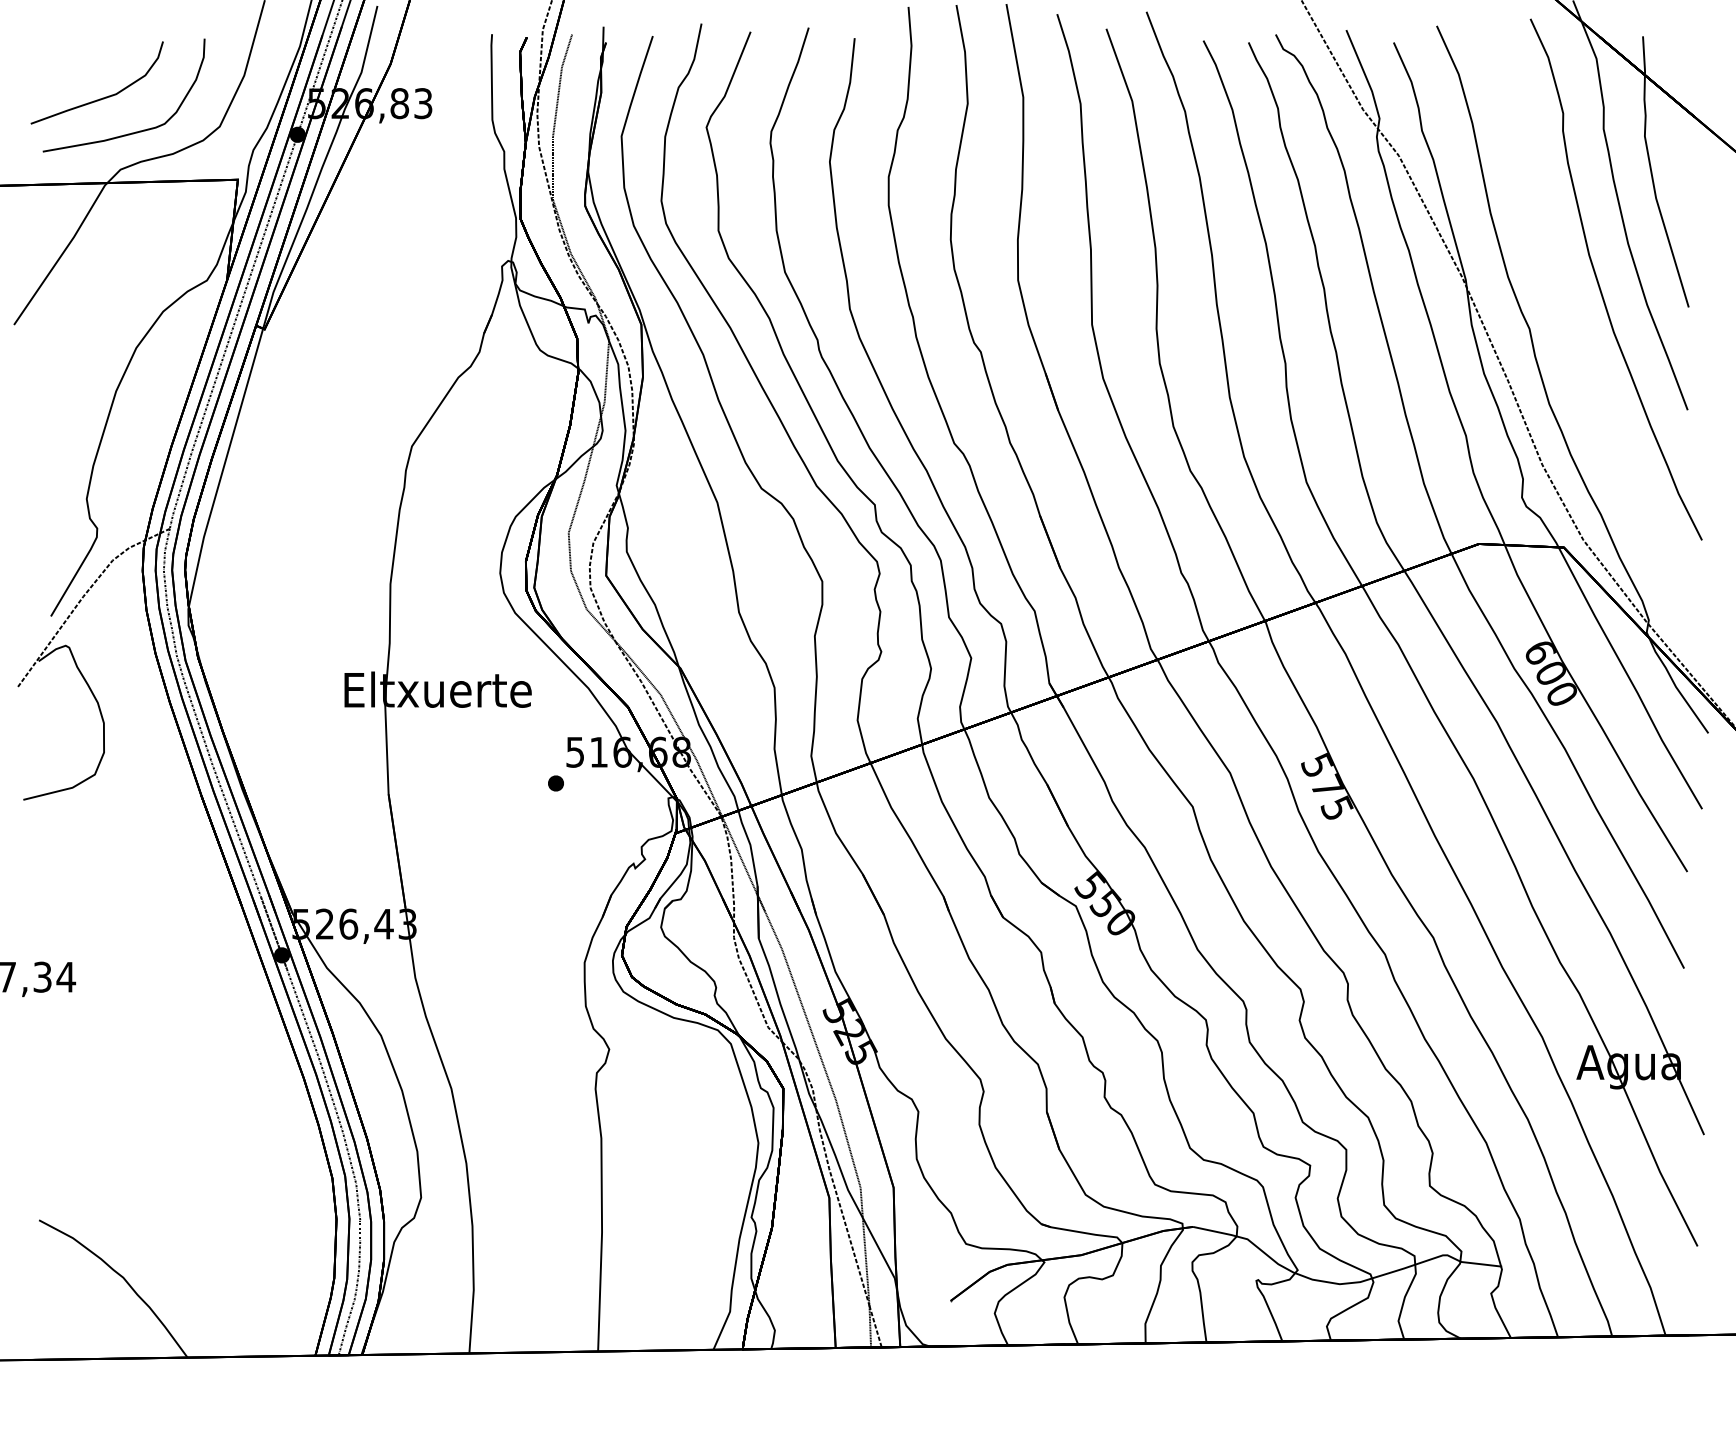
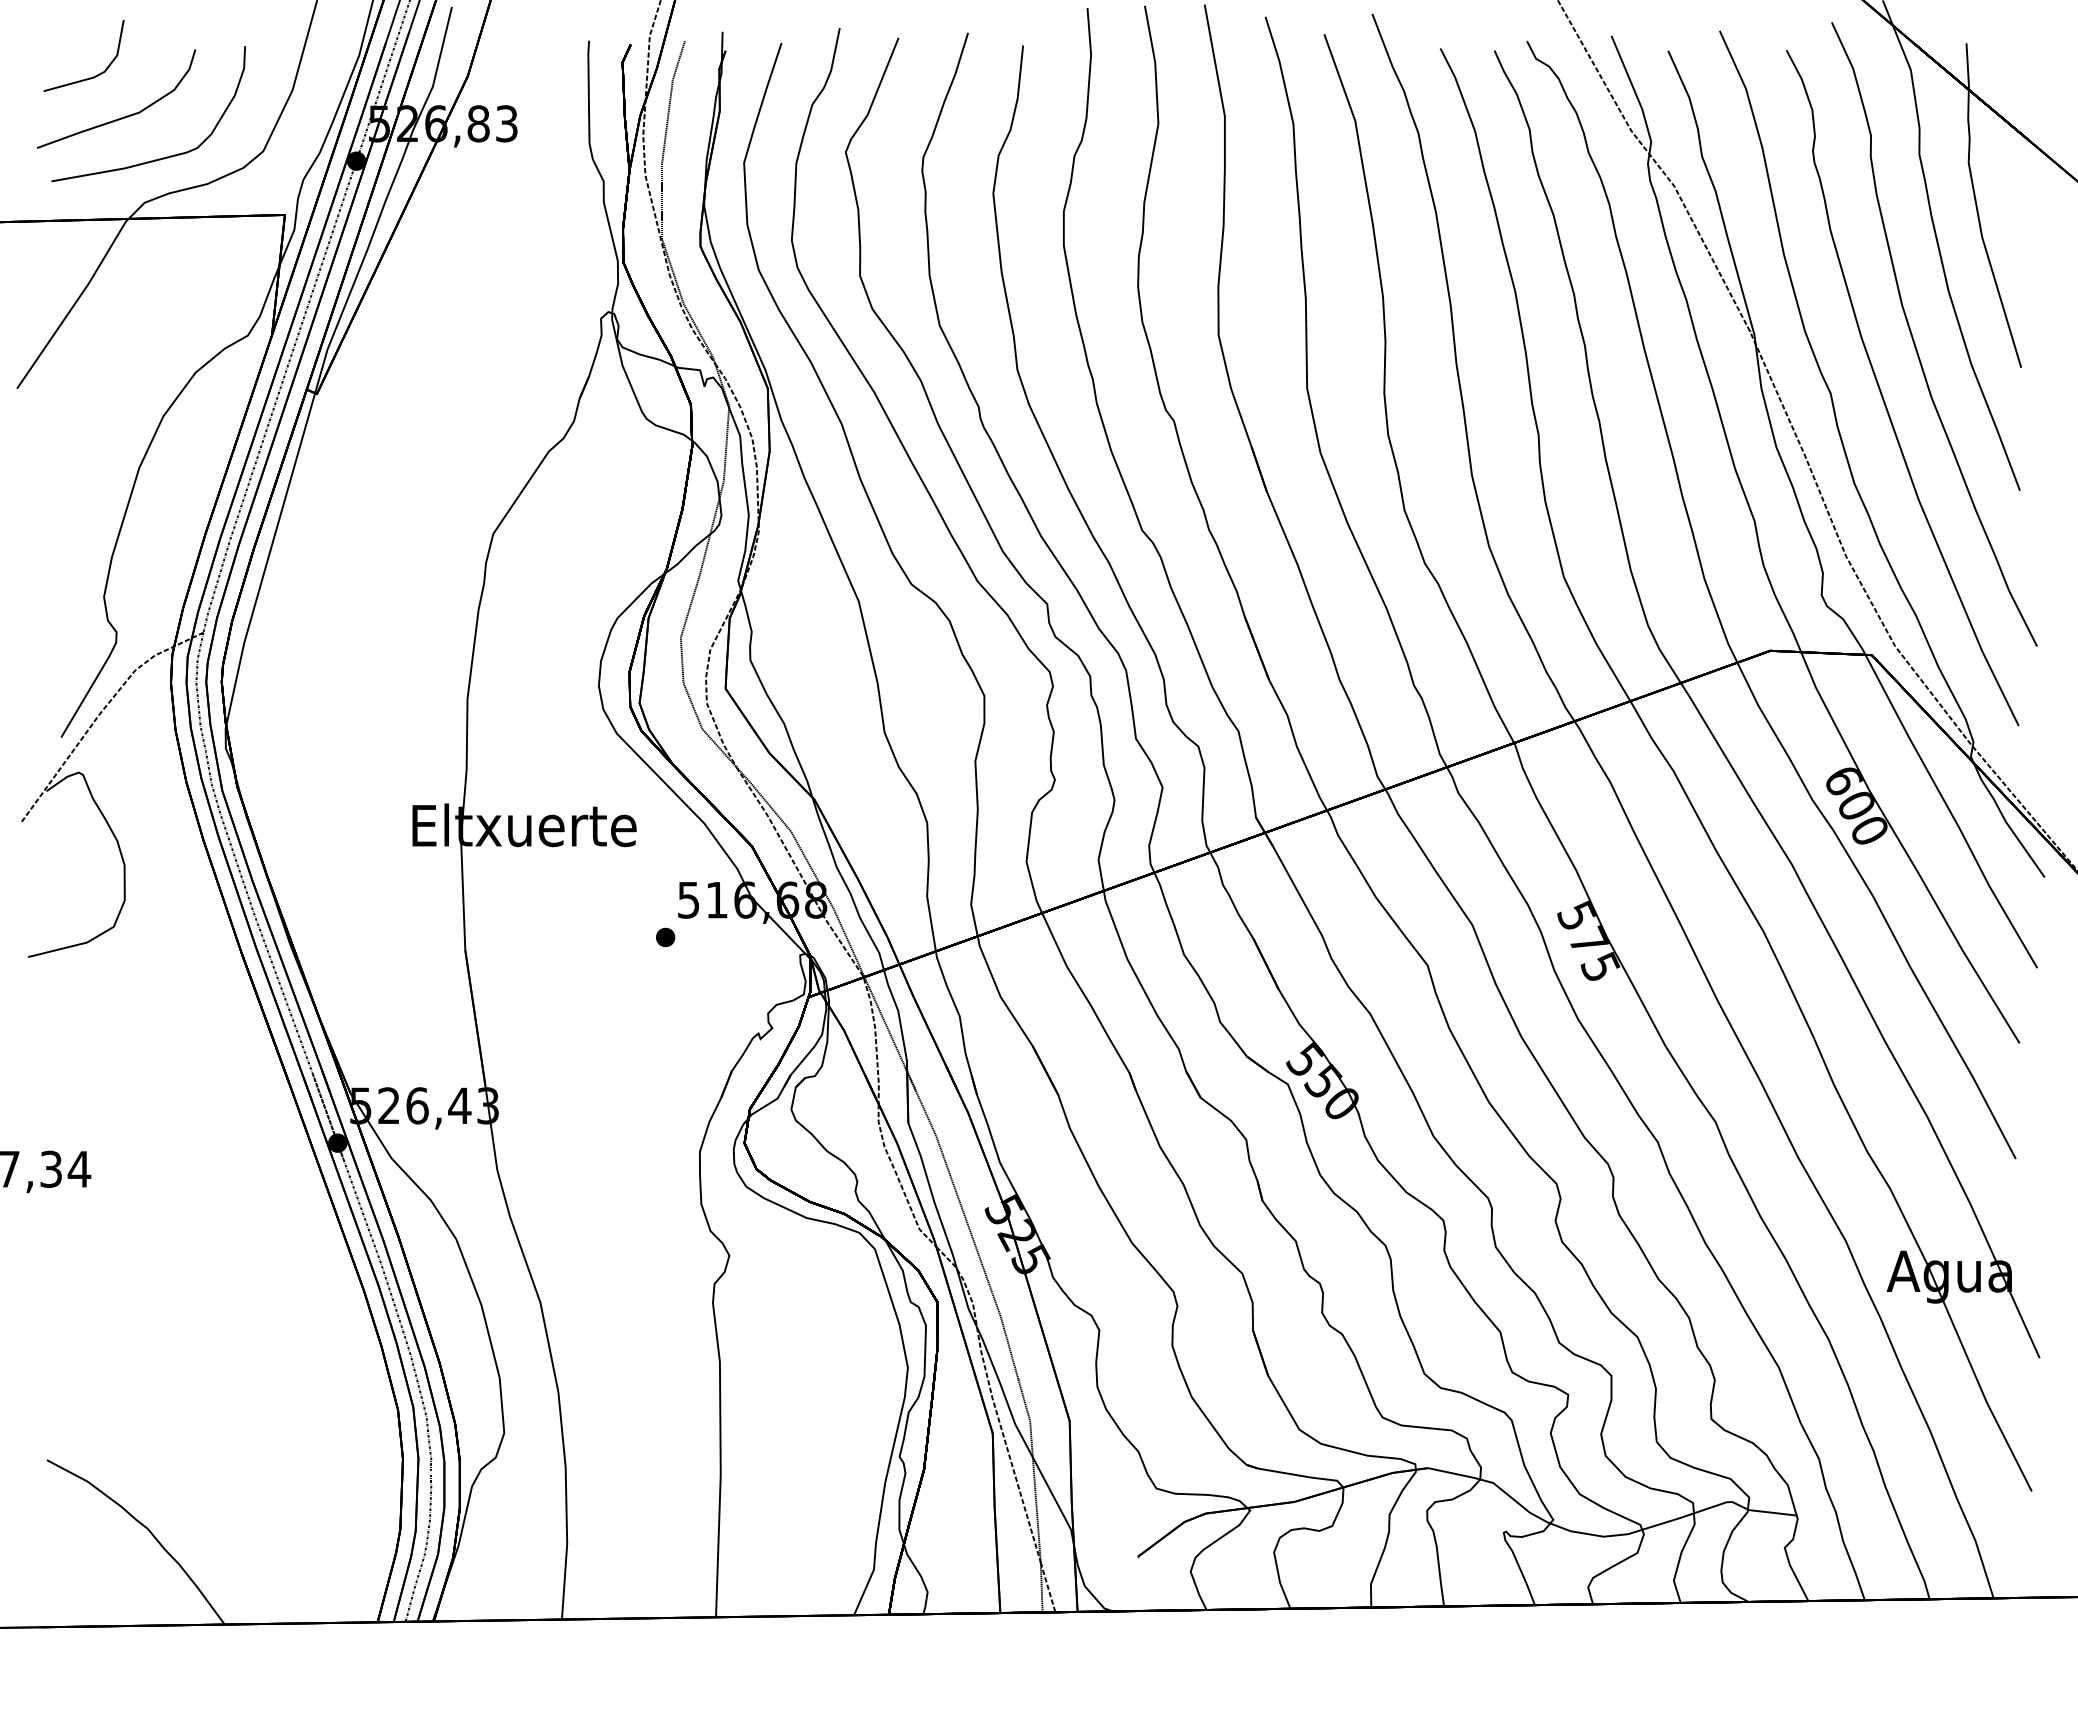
line: (74, 64) -> (89, 77), added
curve: (1572, 328) -> (1882, 393), added

